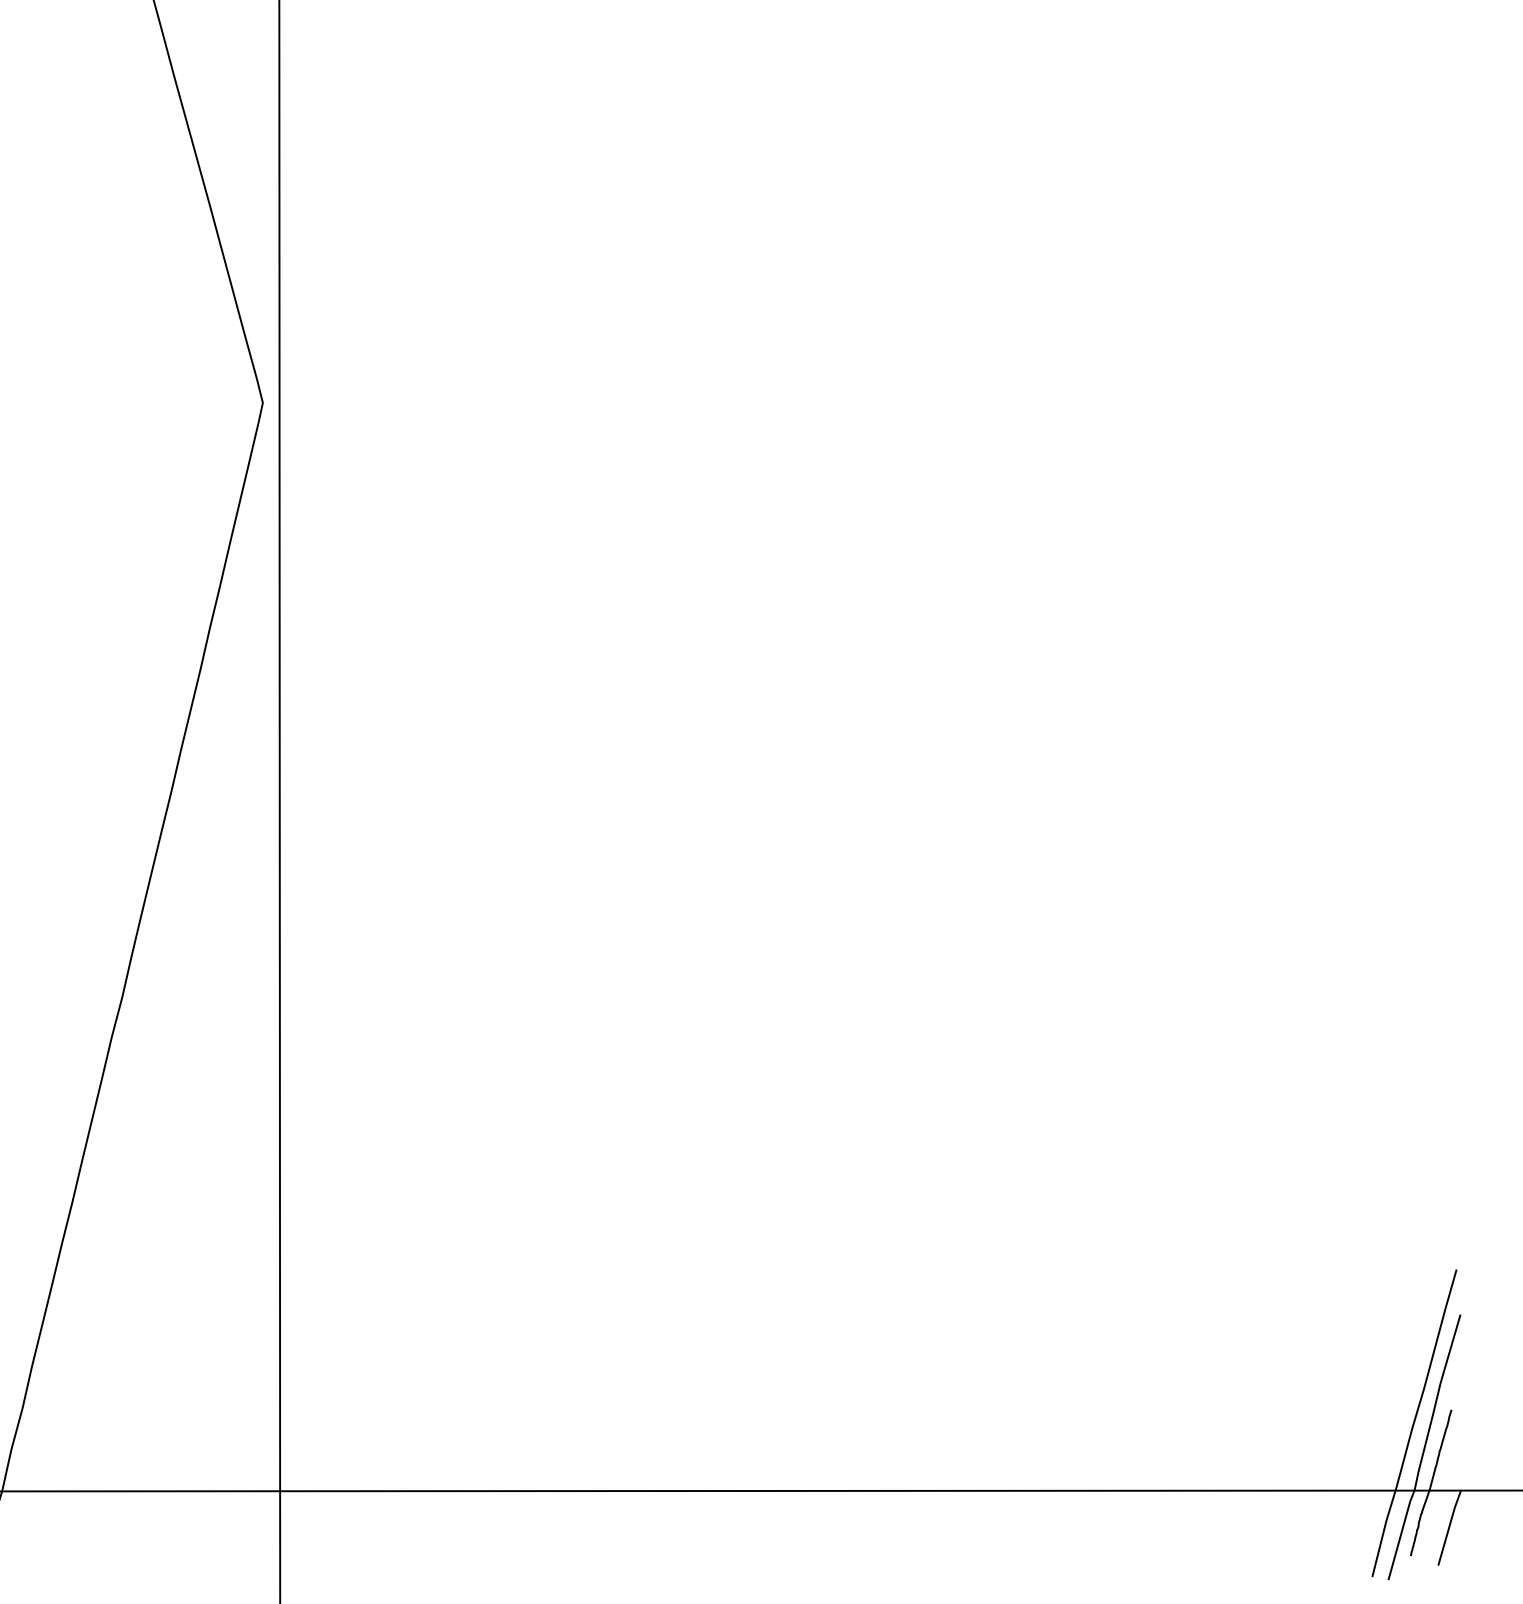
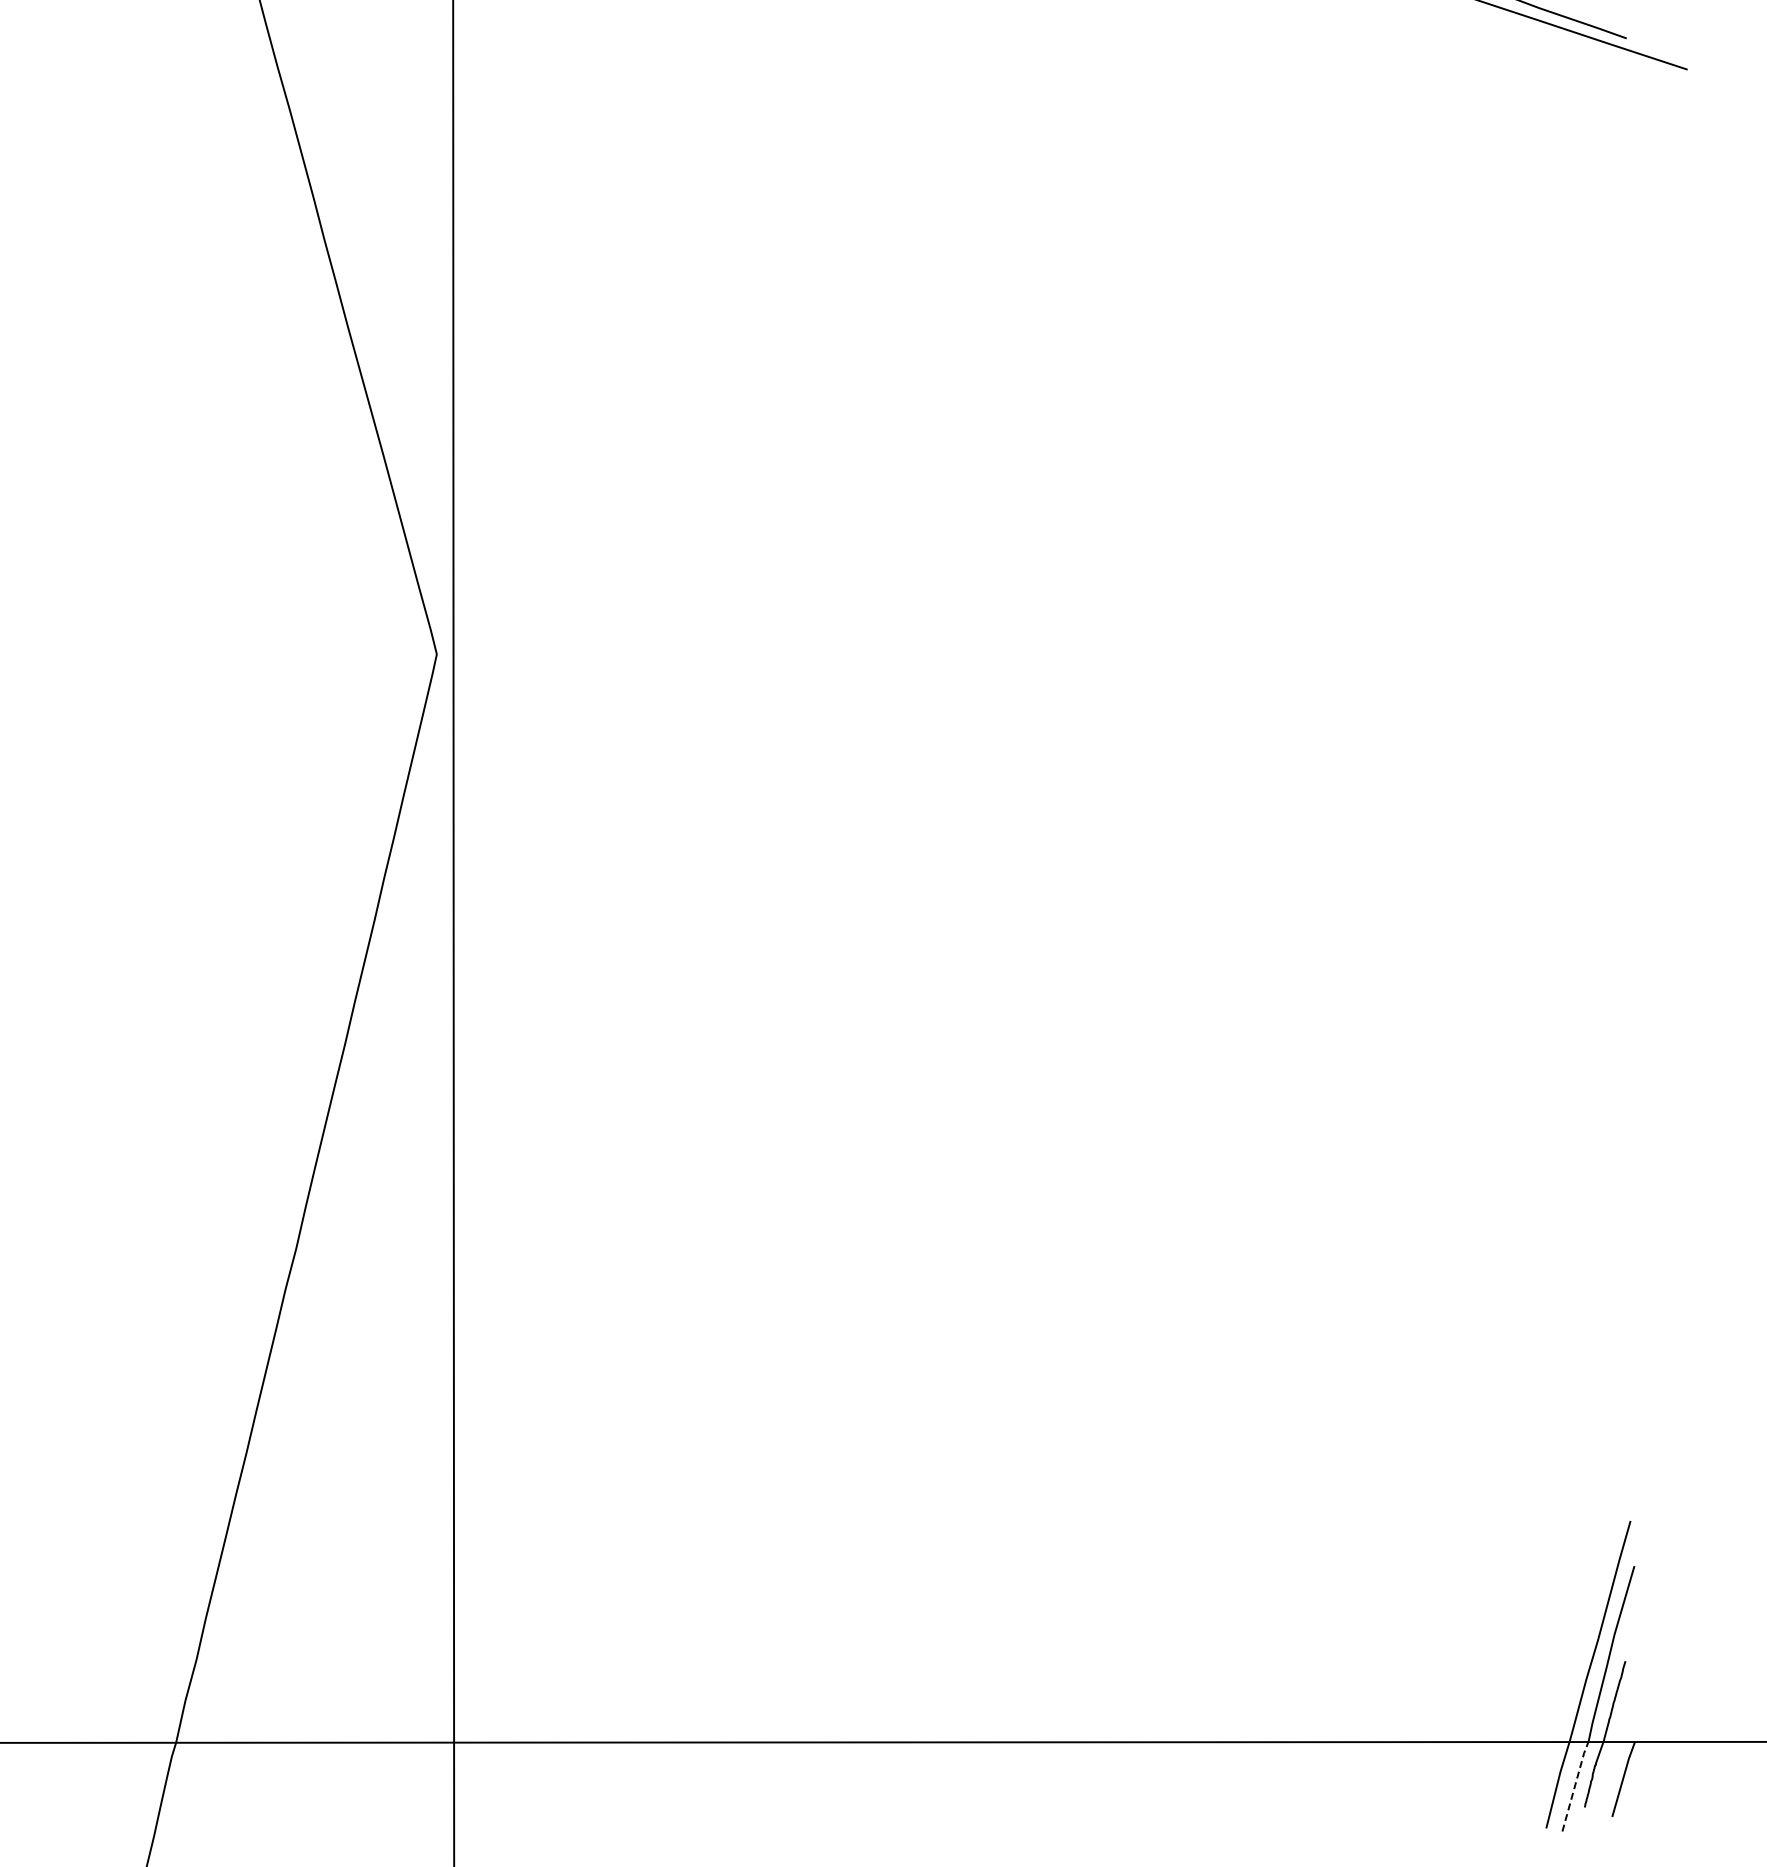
line: (1401, 1534) -> (1575, 1785), solid -> dashed

